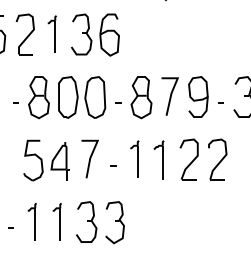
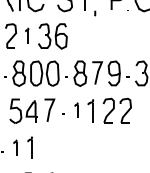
part: (51, 33) -> (26, 35), size x0.7
part: (135, 159) -> (76, 110), size x0.7
part: (32, 221) -> (15, 147), size x0.7
part: (99, 222) -> (55, 148), removed

